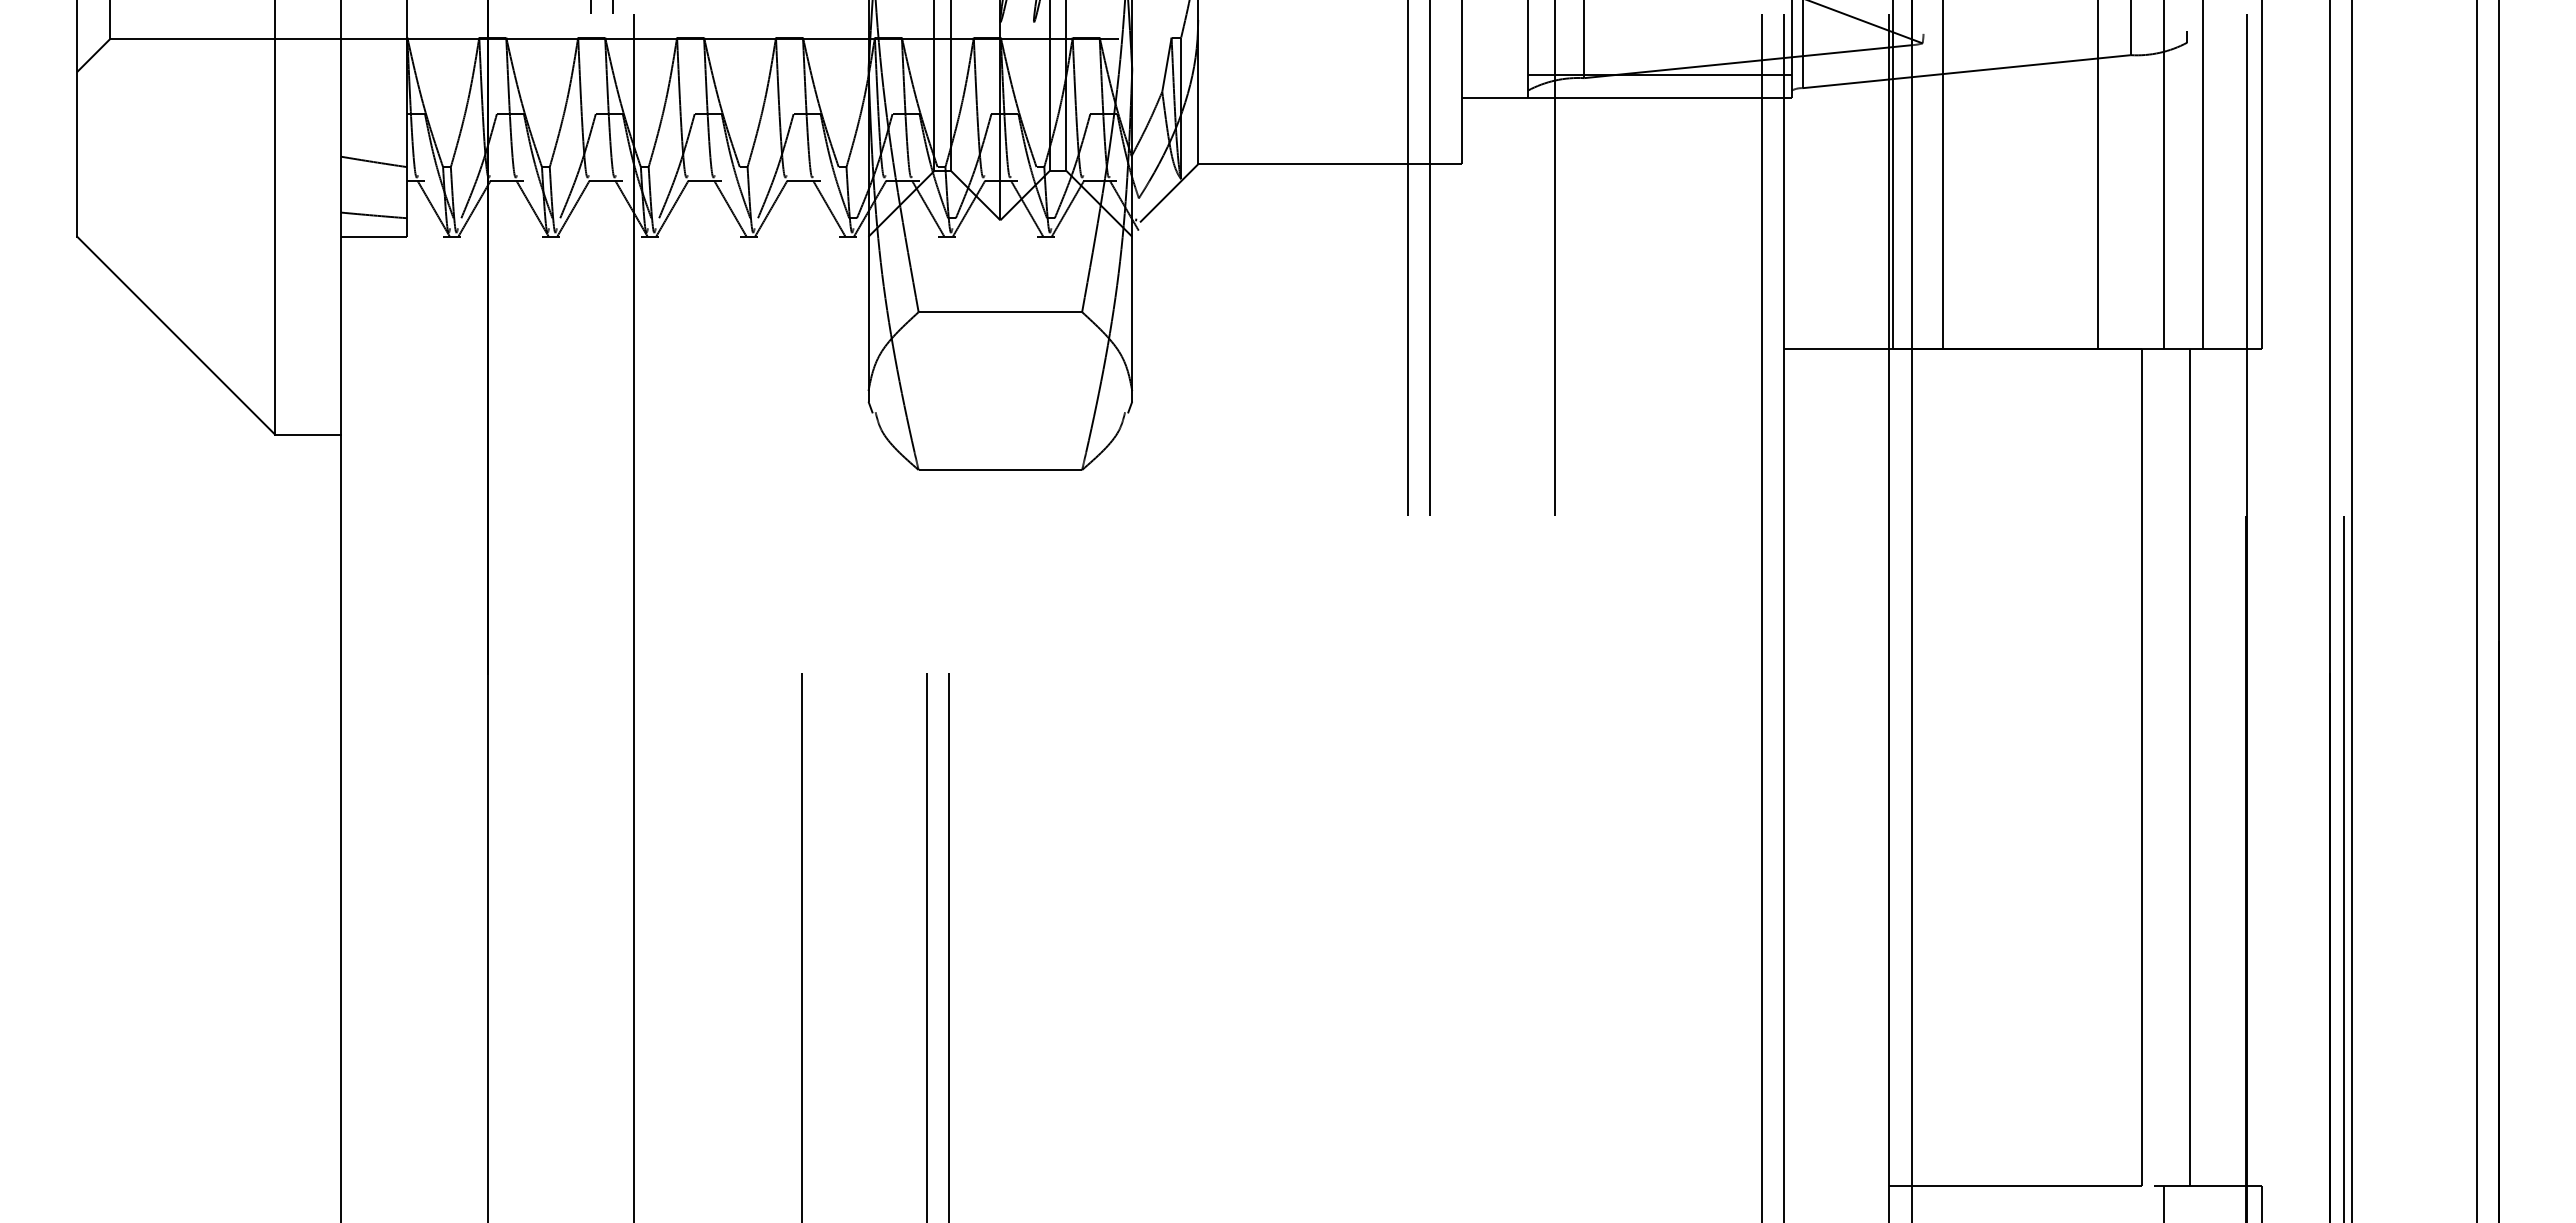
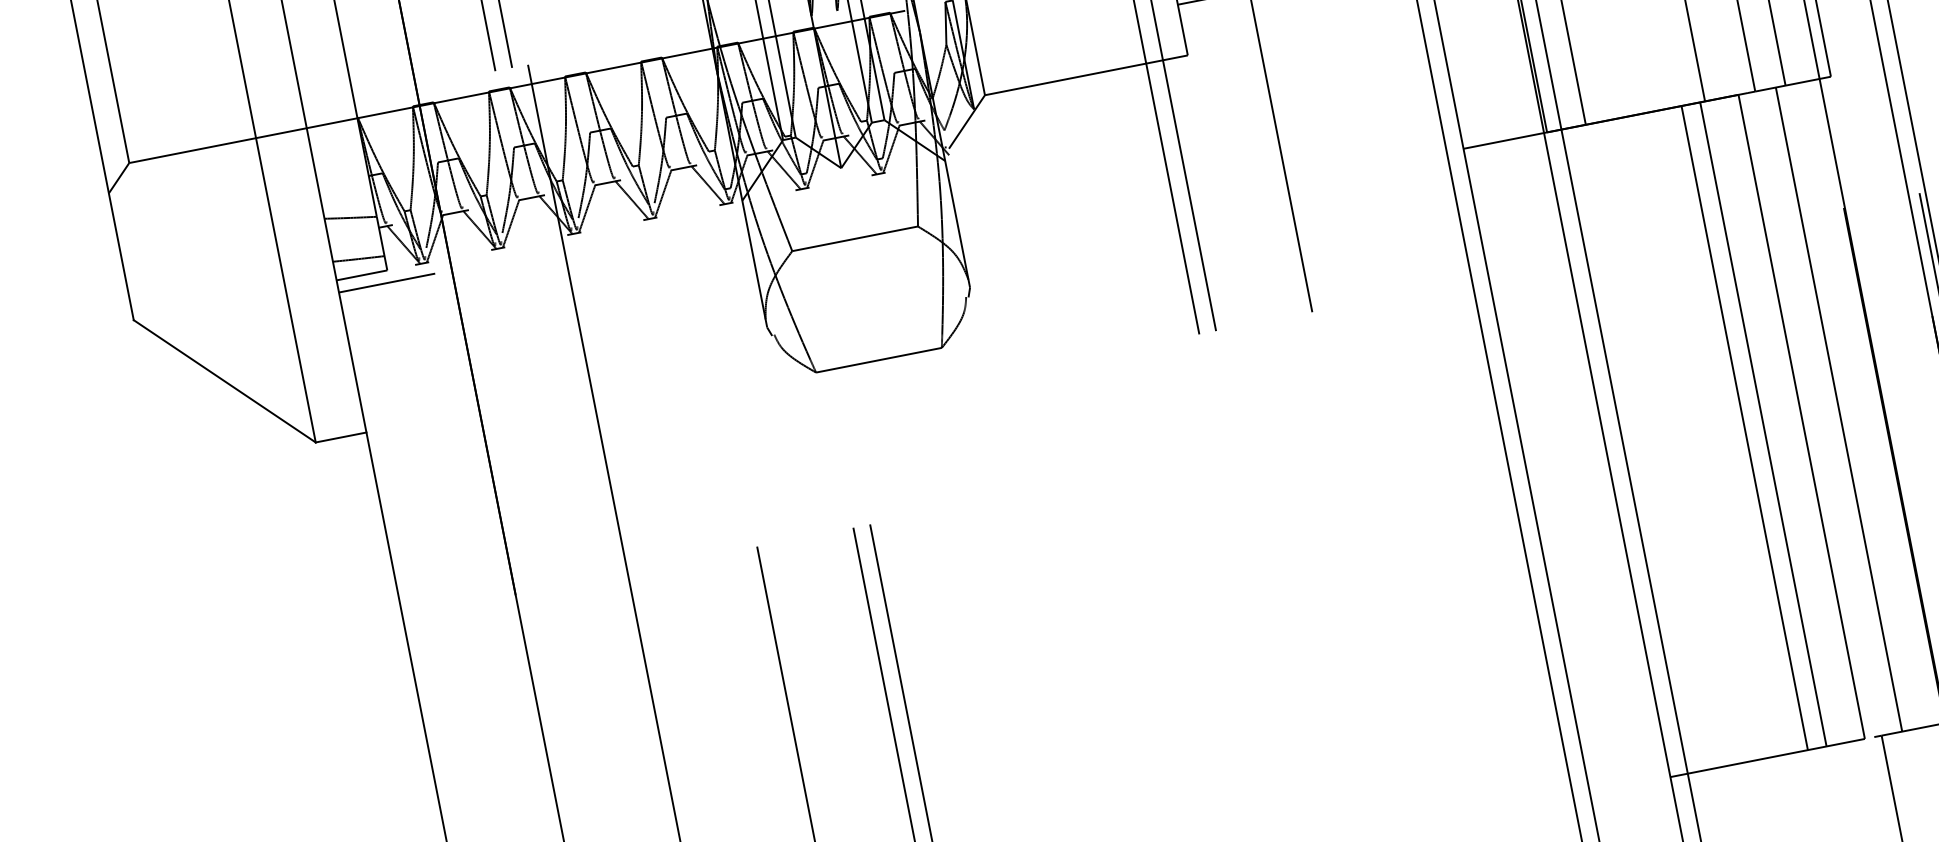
line: (403, 252) -> (387, 283), added
line: (2067, 767) -> (1744, 428), added
line: (2091, 767) -> (1763, 424), added

